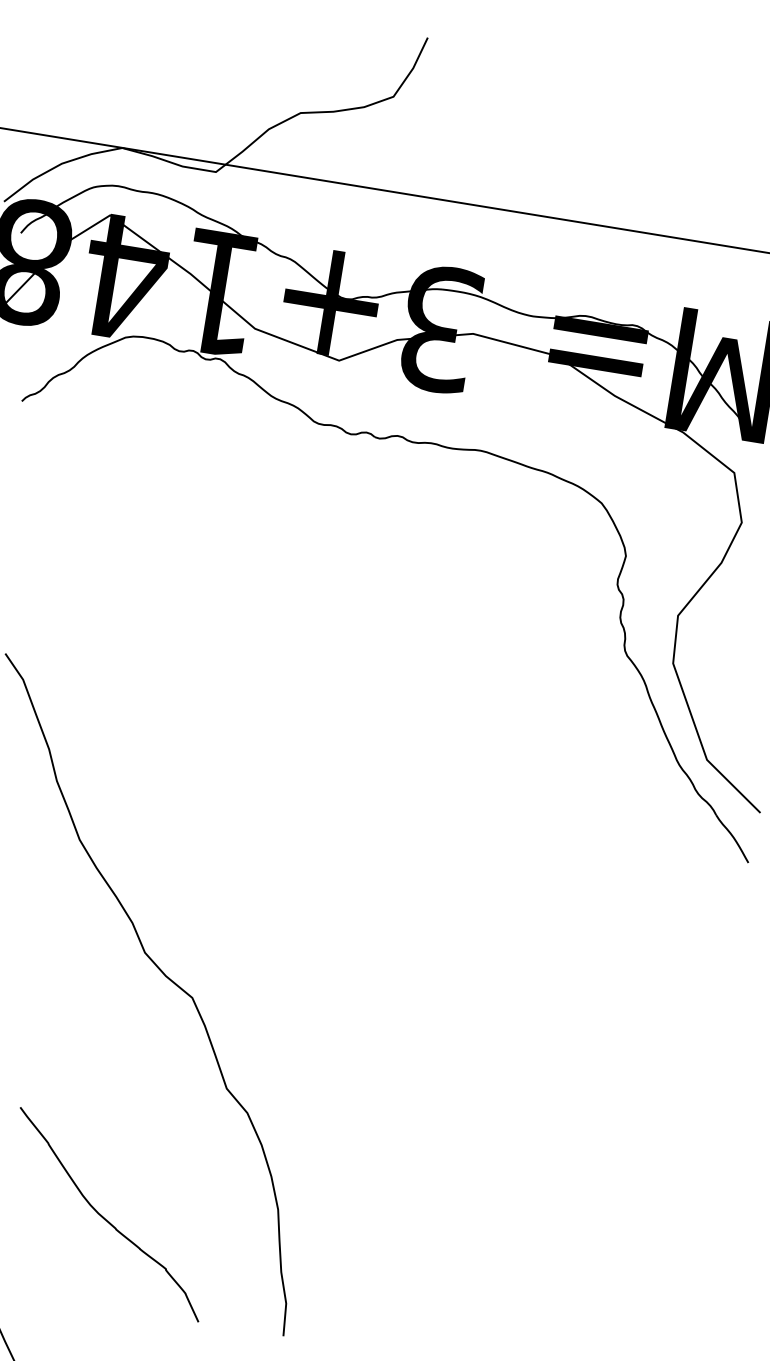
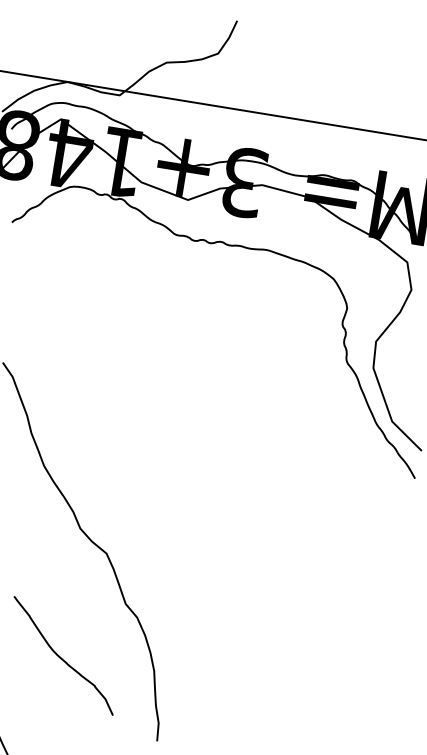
curve: (105, 1217) -> (61, 657), moved

